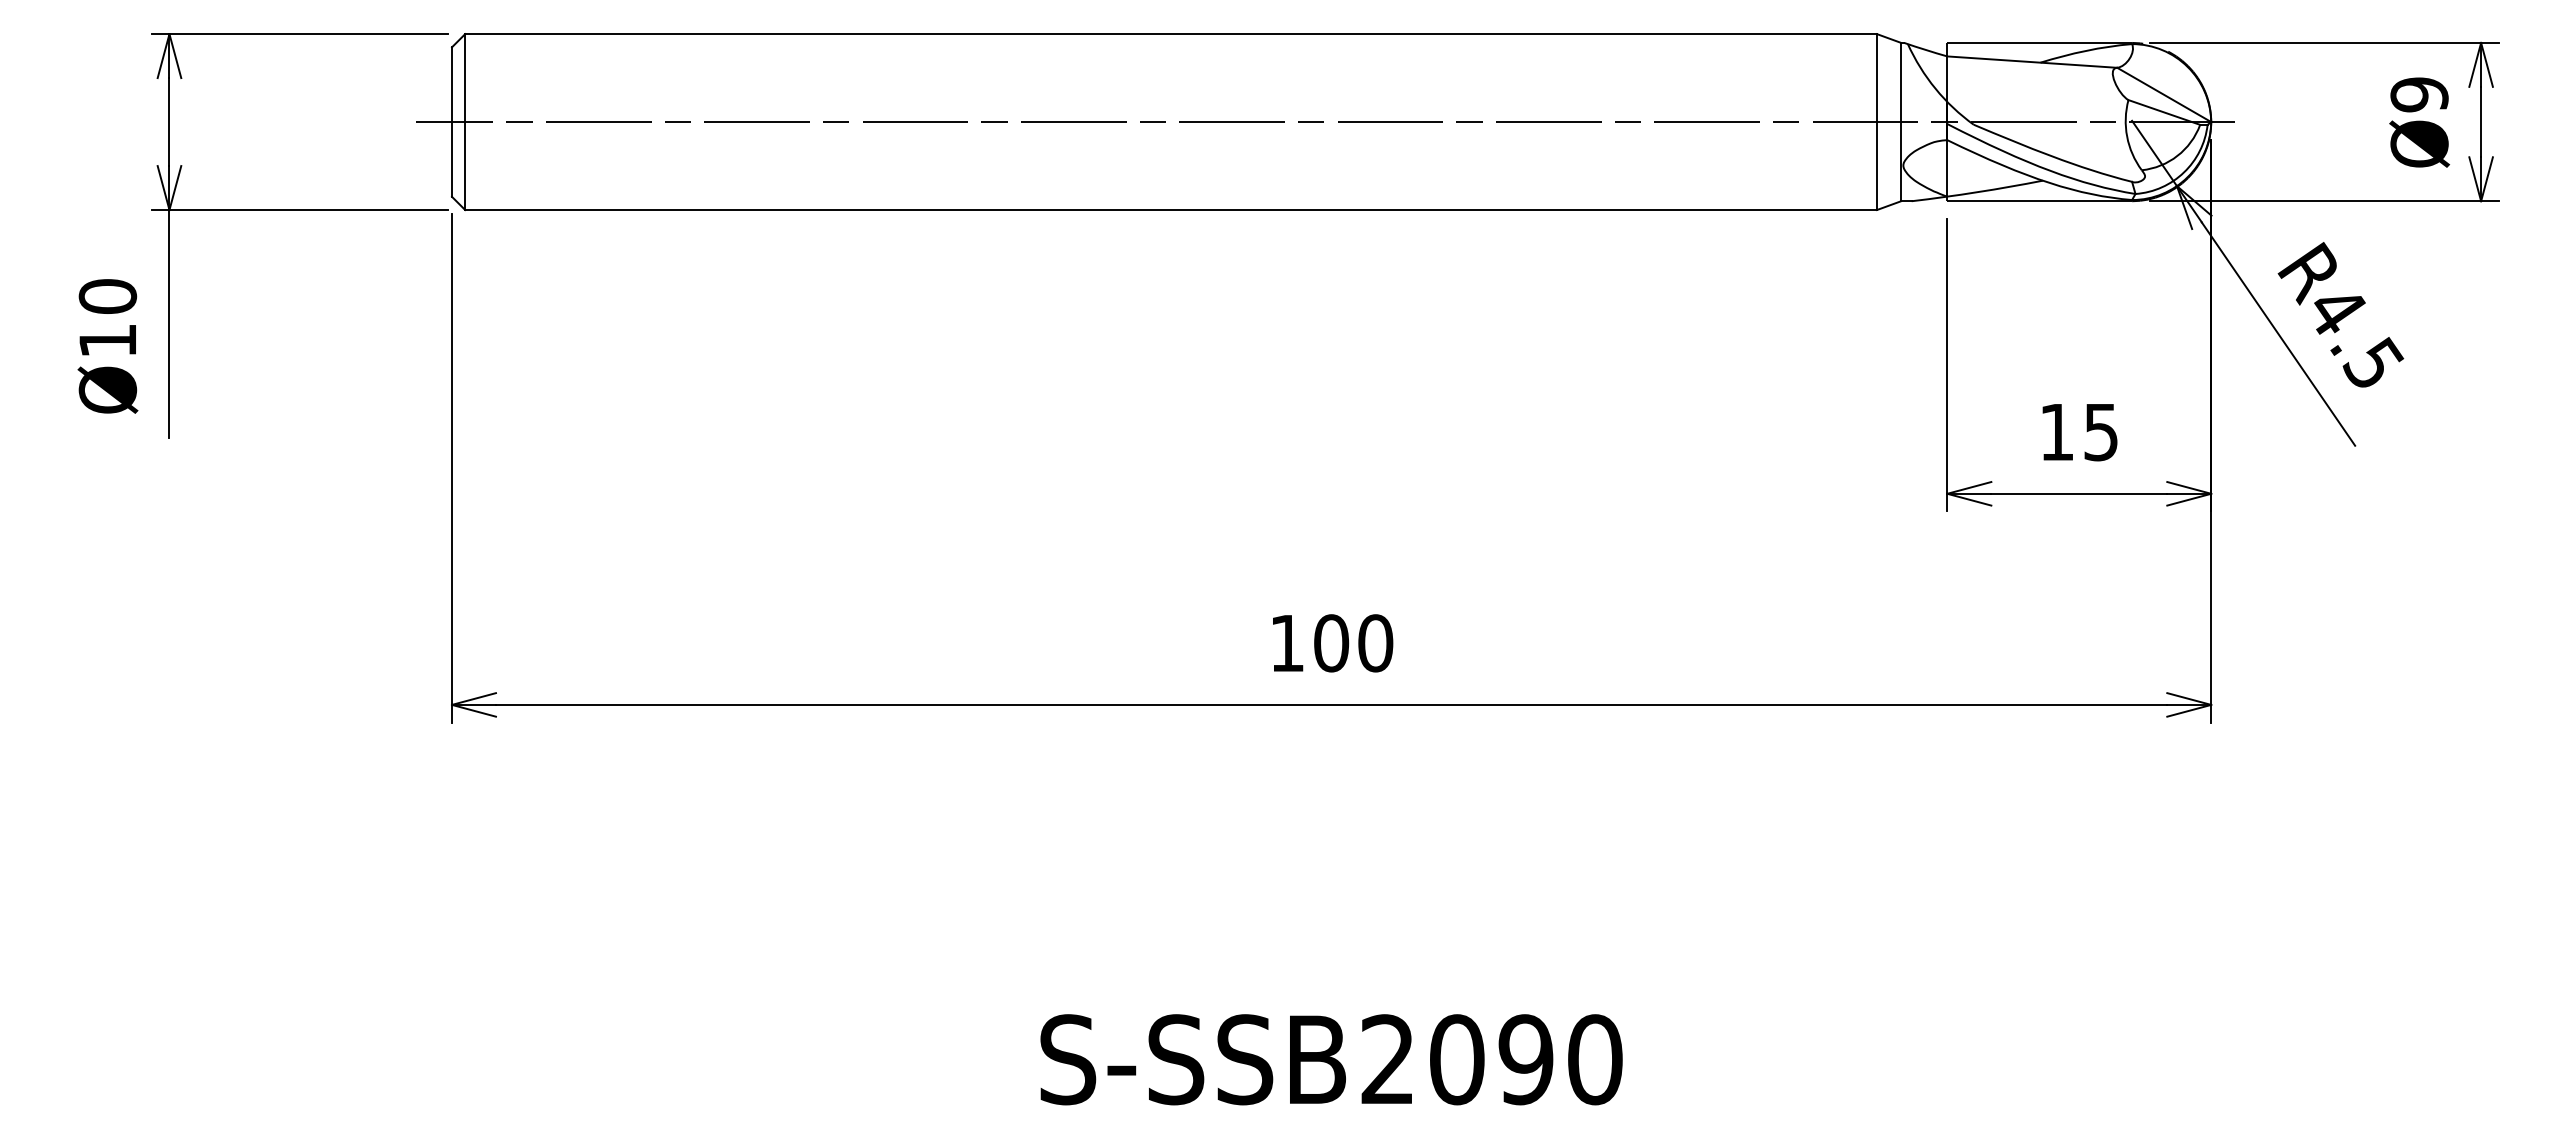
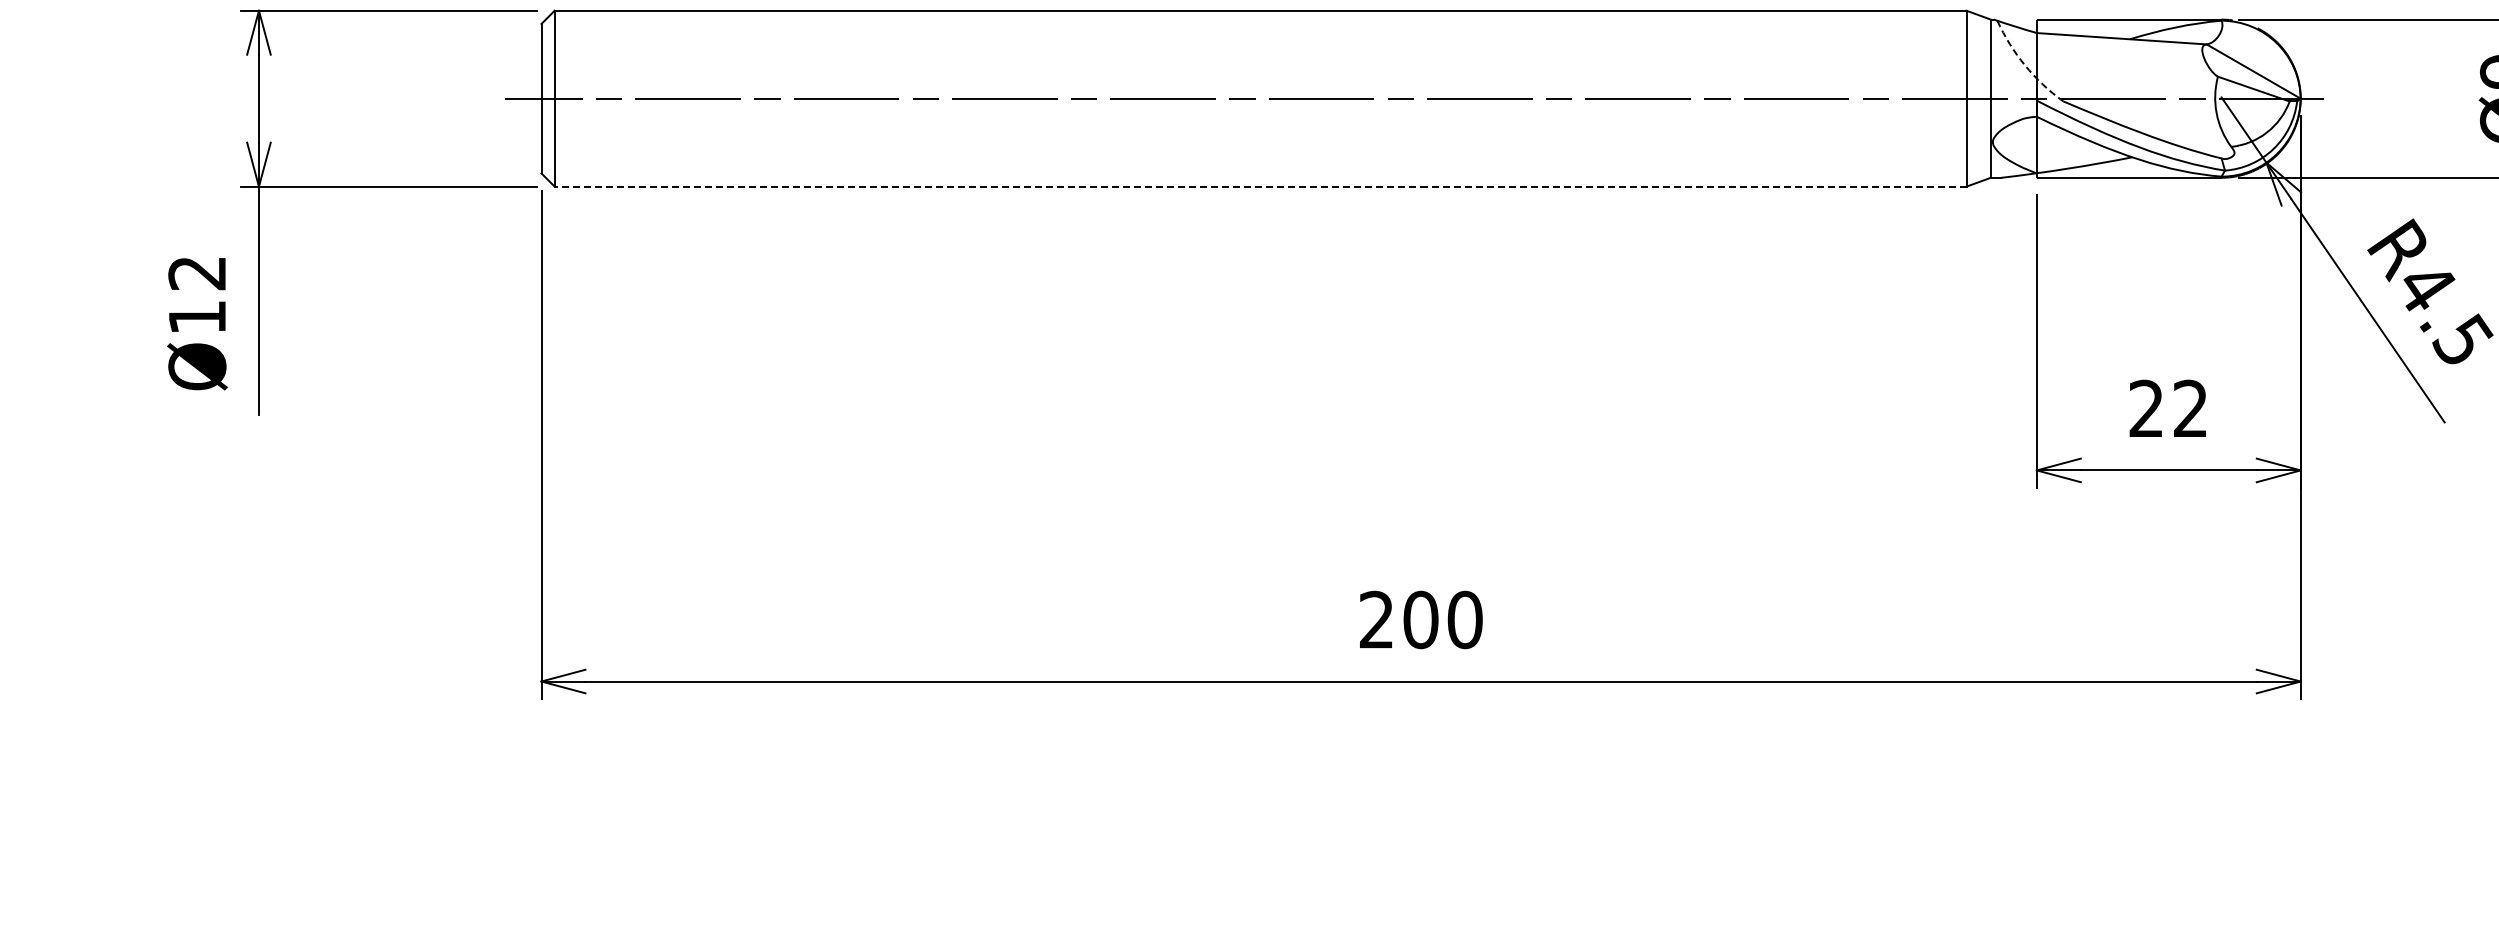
arc: (1935, 88) -> (2024, 65), solid -> dashed
line: (1171, 210) -> (1260, 187), solid -> dashed
text: (107, 296) -> (196, 273), Ø10 -> Ø12
text: (2078, 432) -> (2167, 409), 15 -> 22
text: (1286, 642) -> (1375, 619), 100 -> 200

